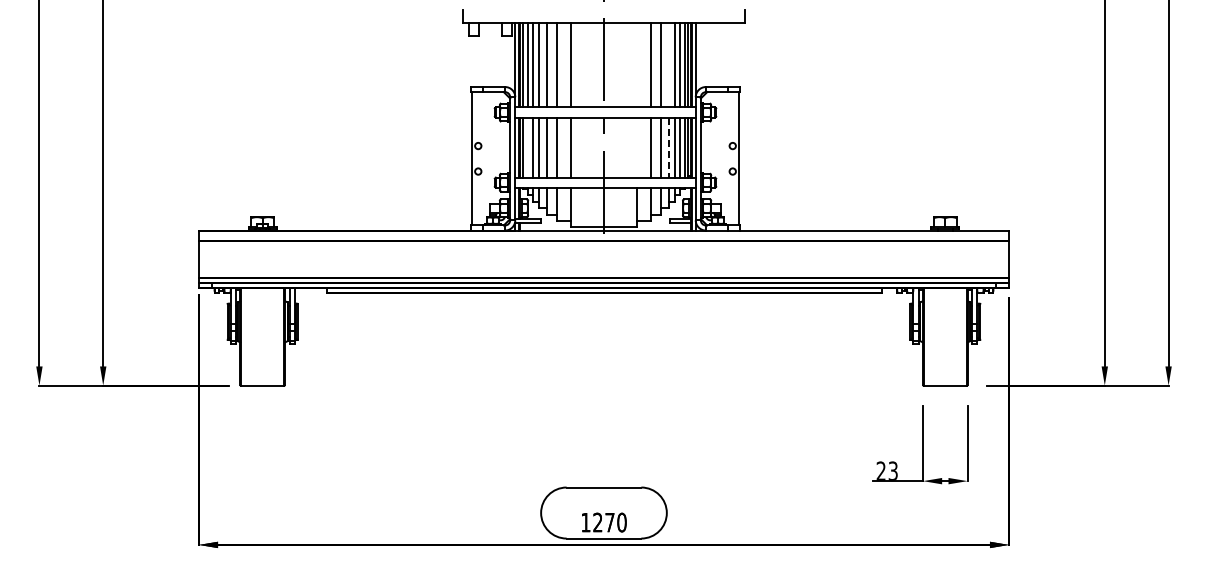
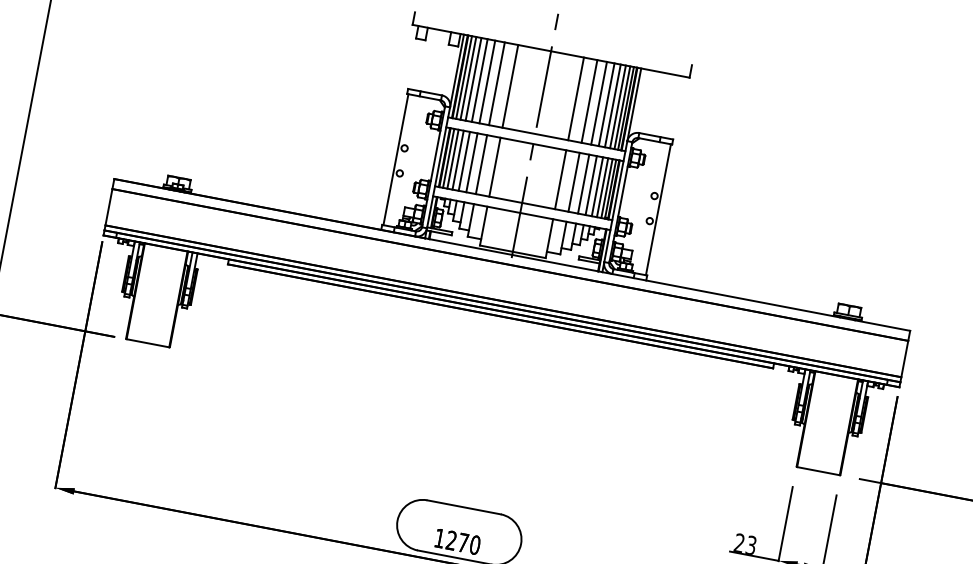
line: (637, 65) -> (576, 99), added
line: (668, 65) -> (606, 104), added
line: (527, 147) -> (452, 159), added
line: (637, 147) -> (560, 179), added
line: (668, 147) -> (591, 185), dashed -> solid

